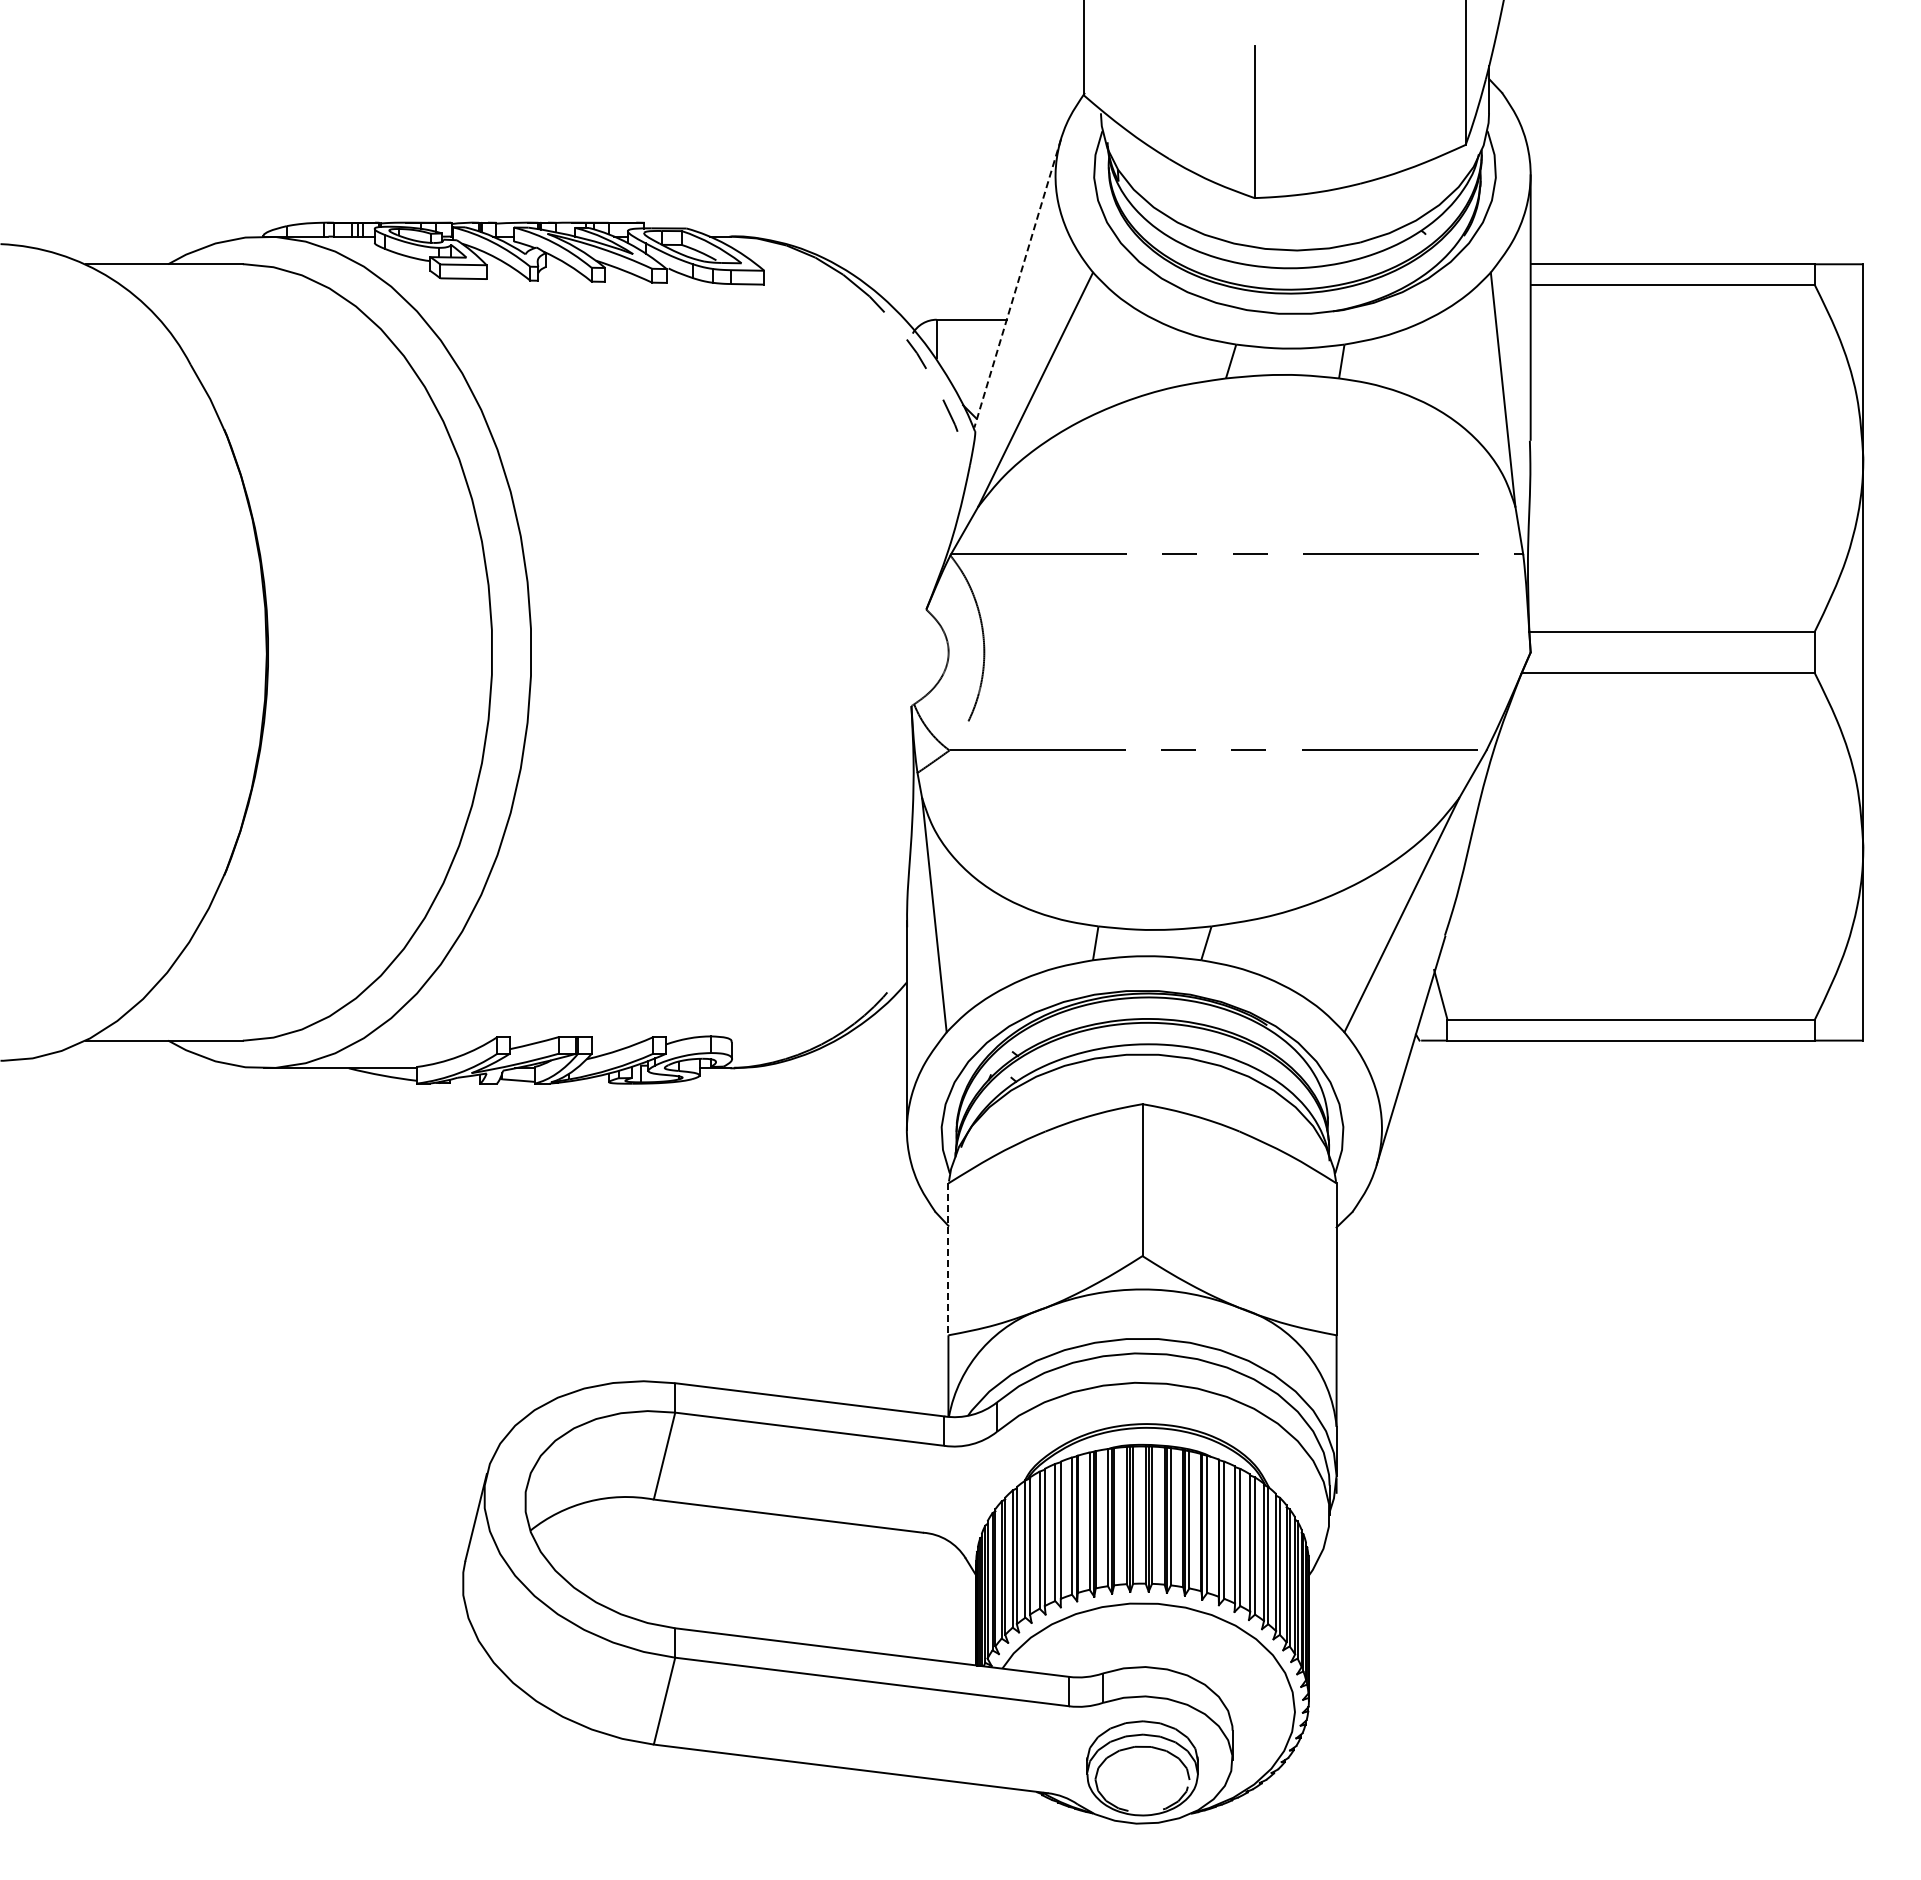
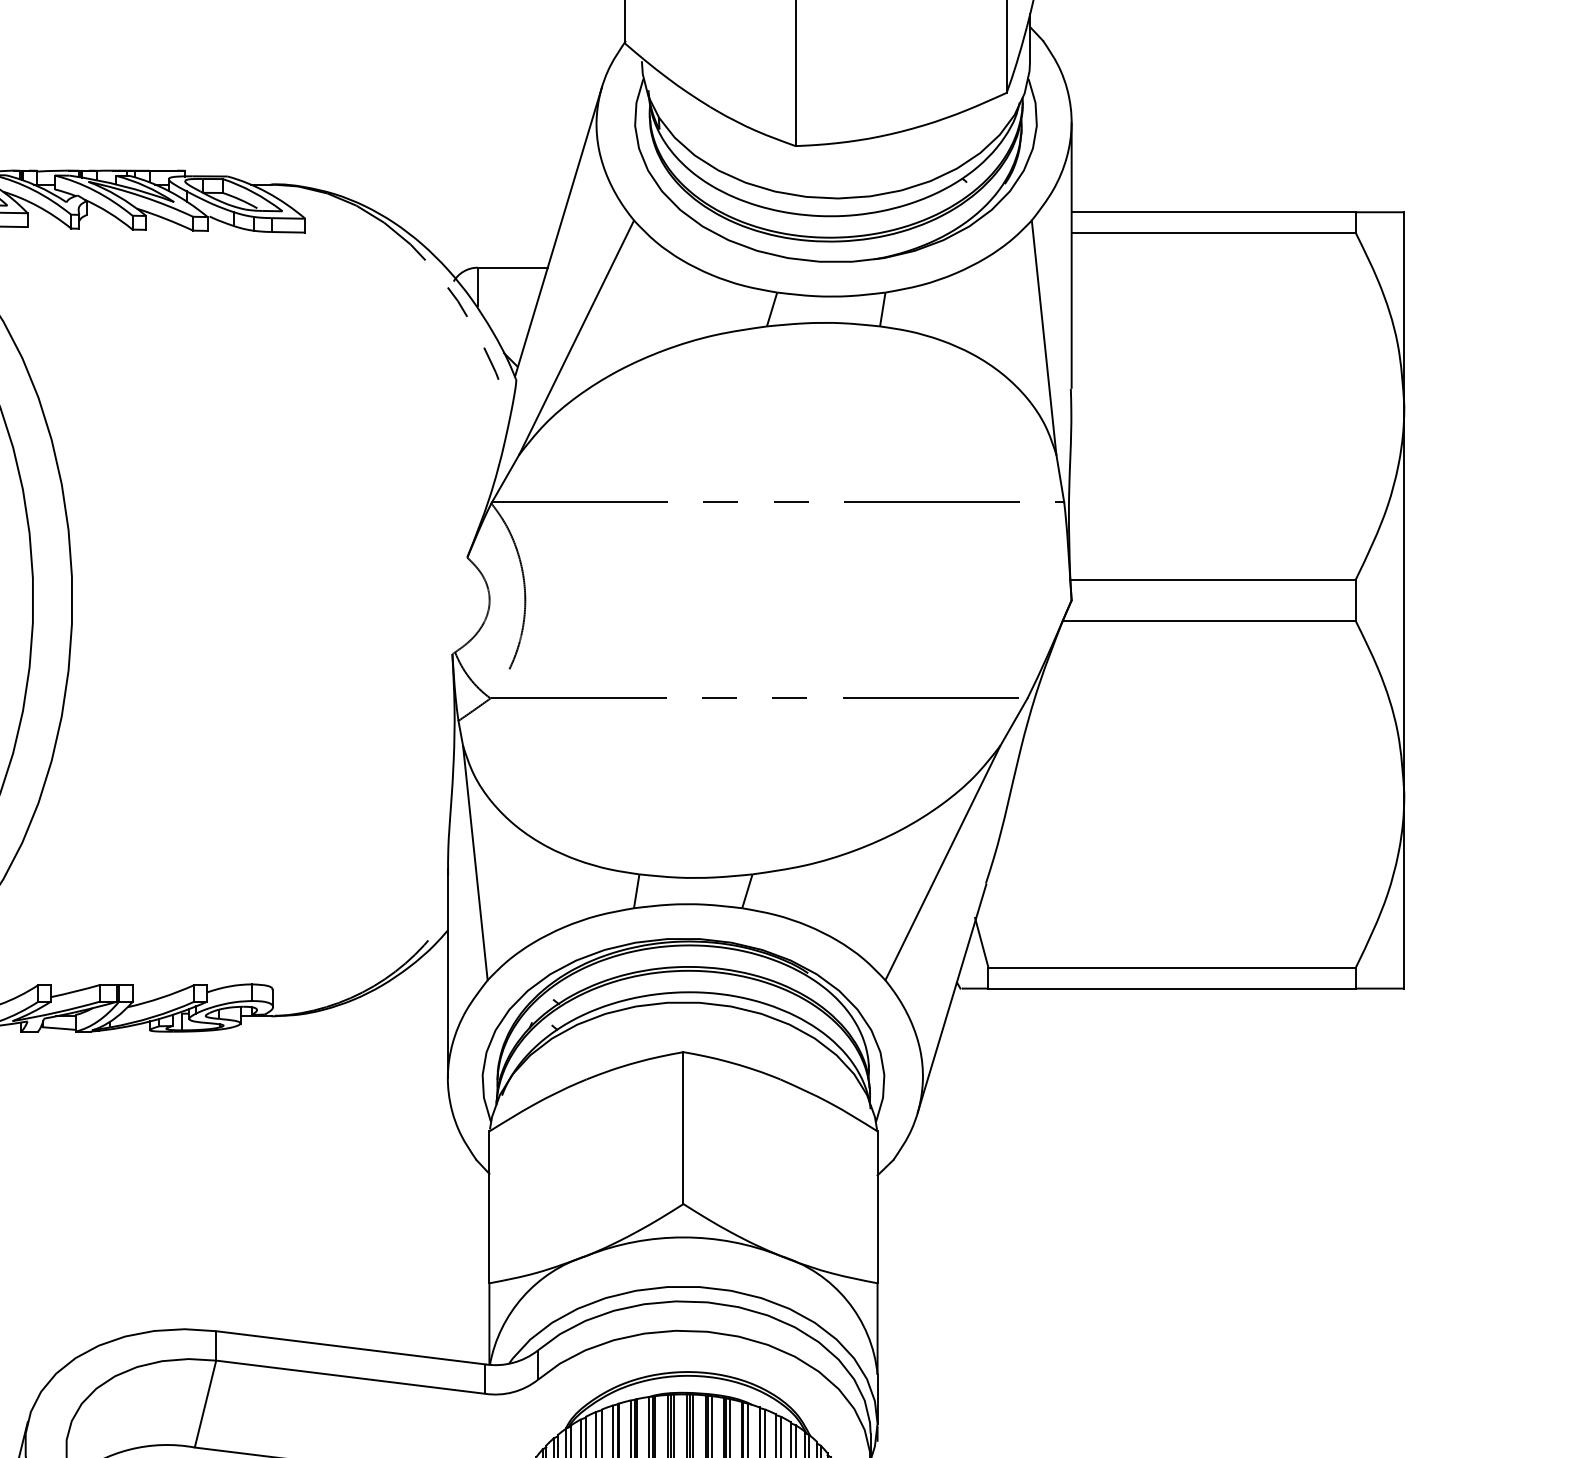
line: (1017, 283) -> (558, 231), dashed -> solid
line: (948, 1259) -> (489, 1207), dashed -> solid

